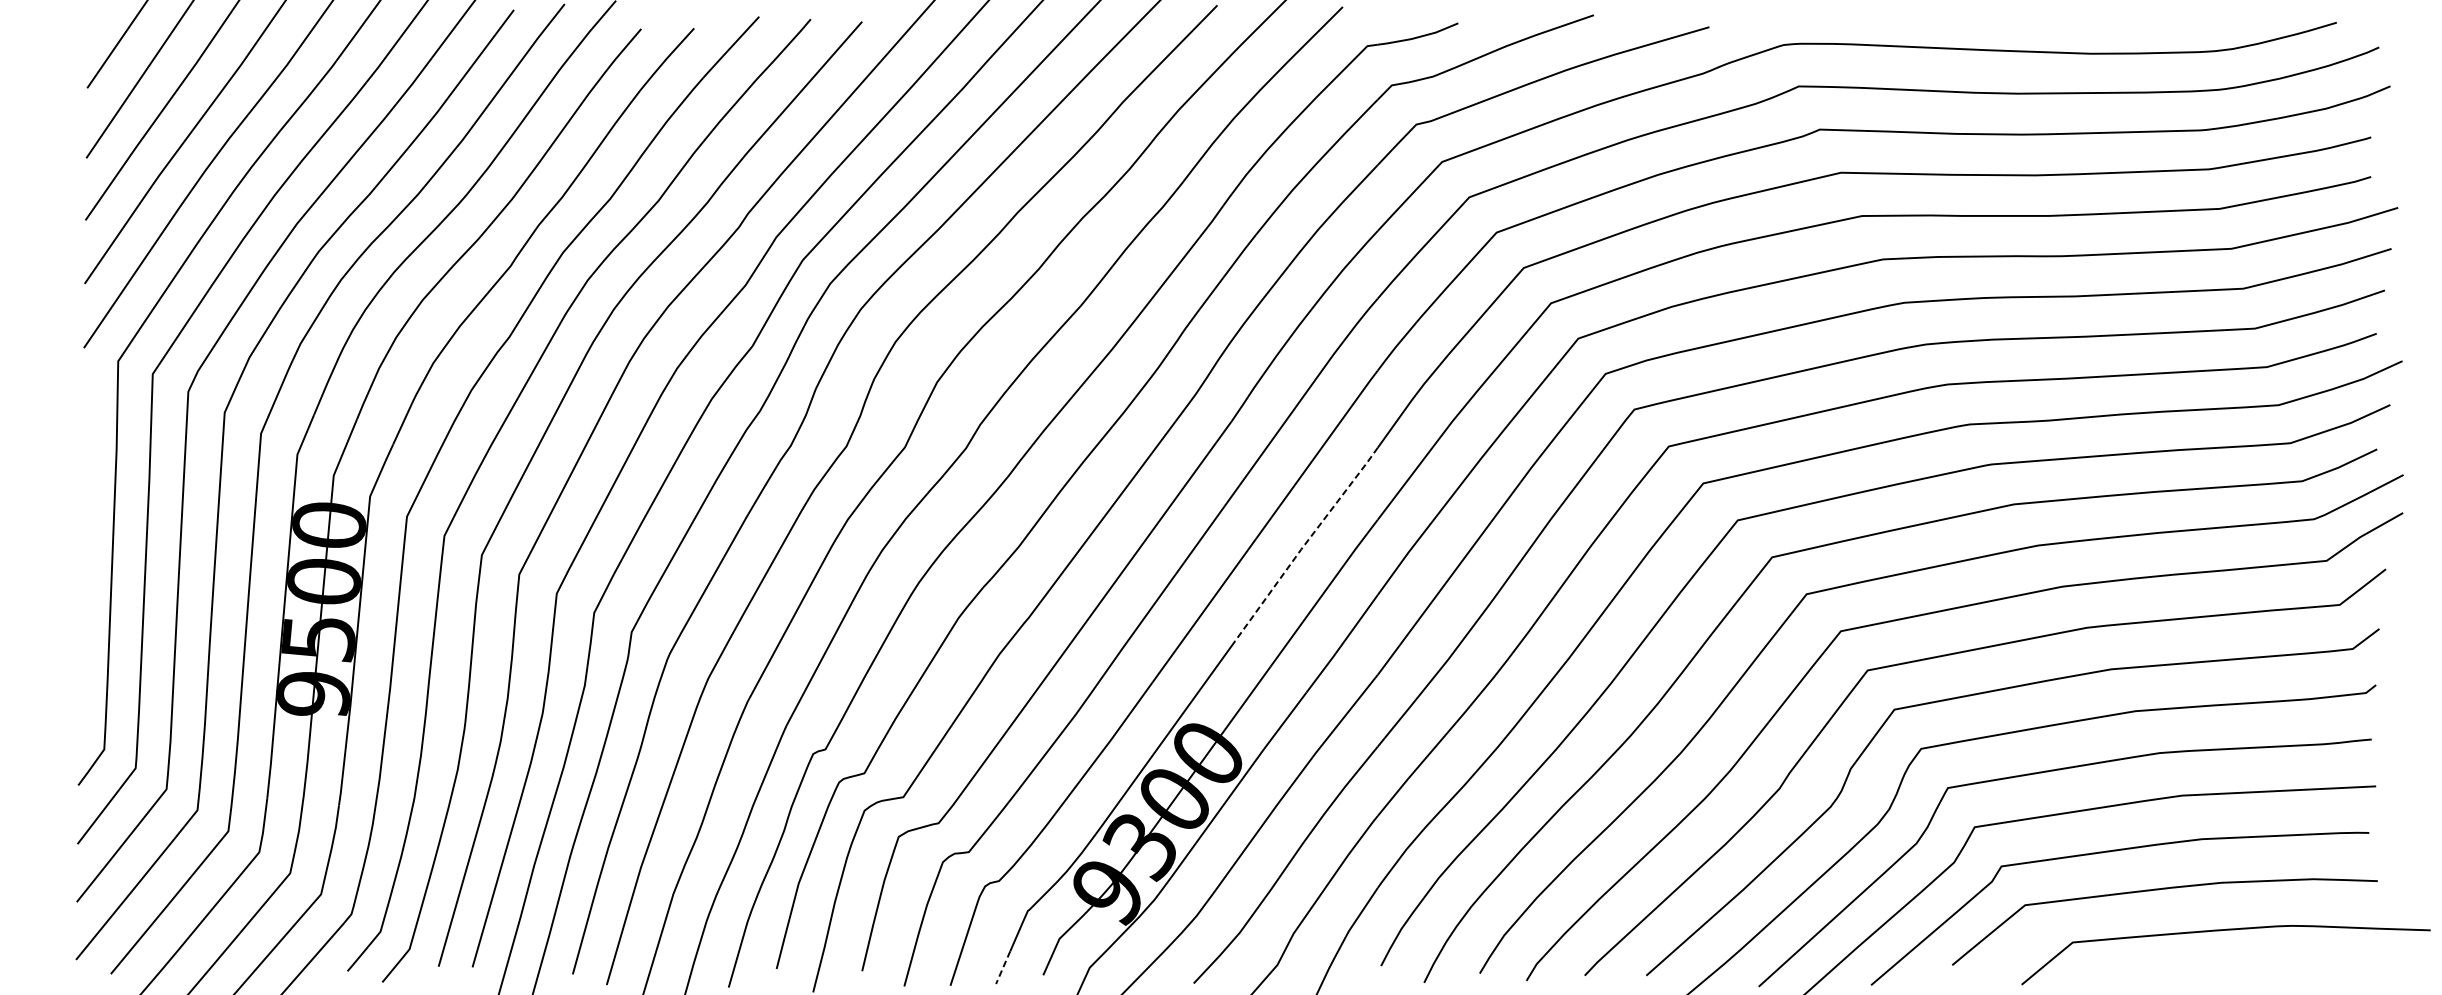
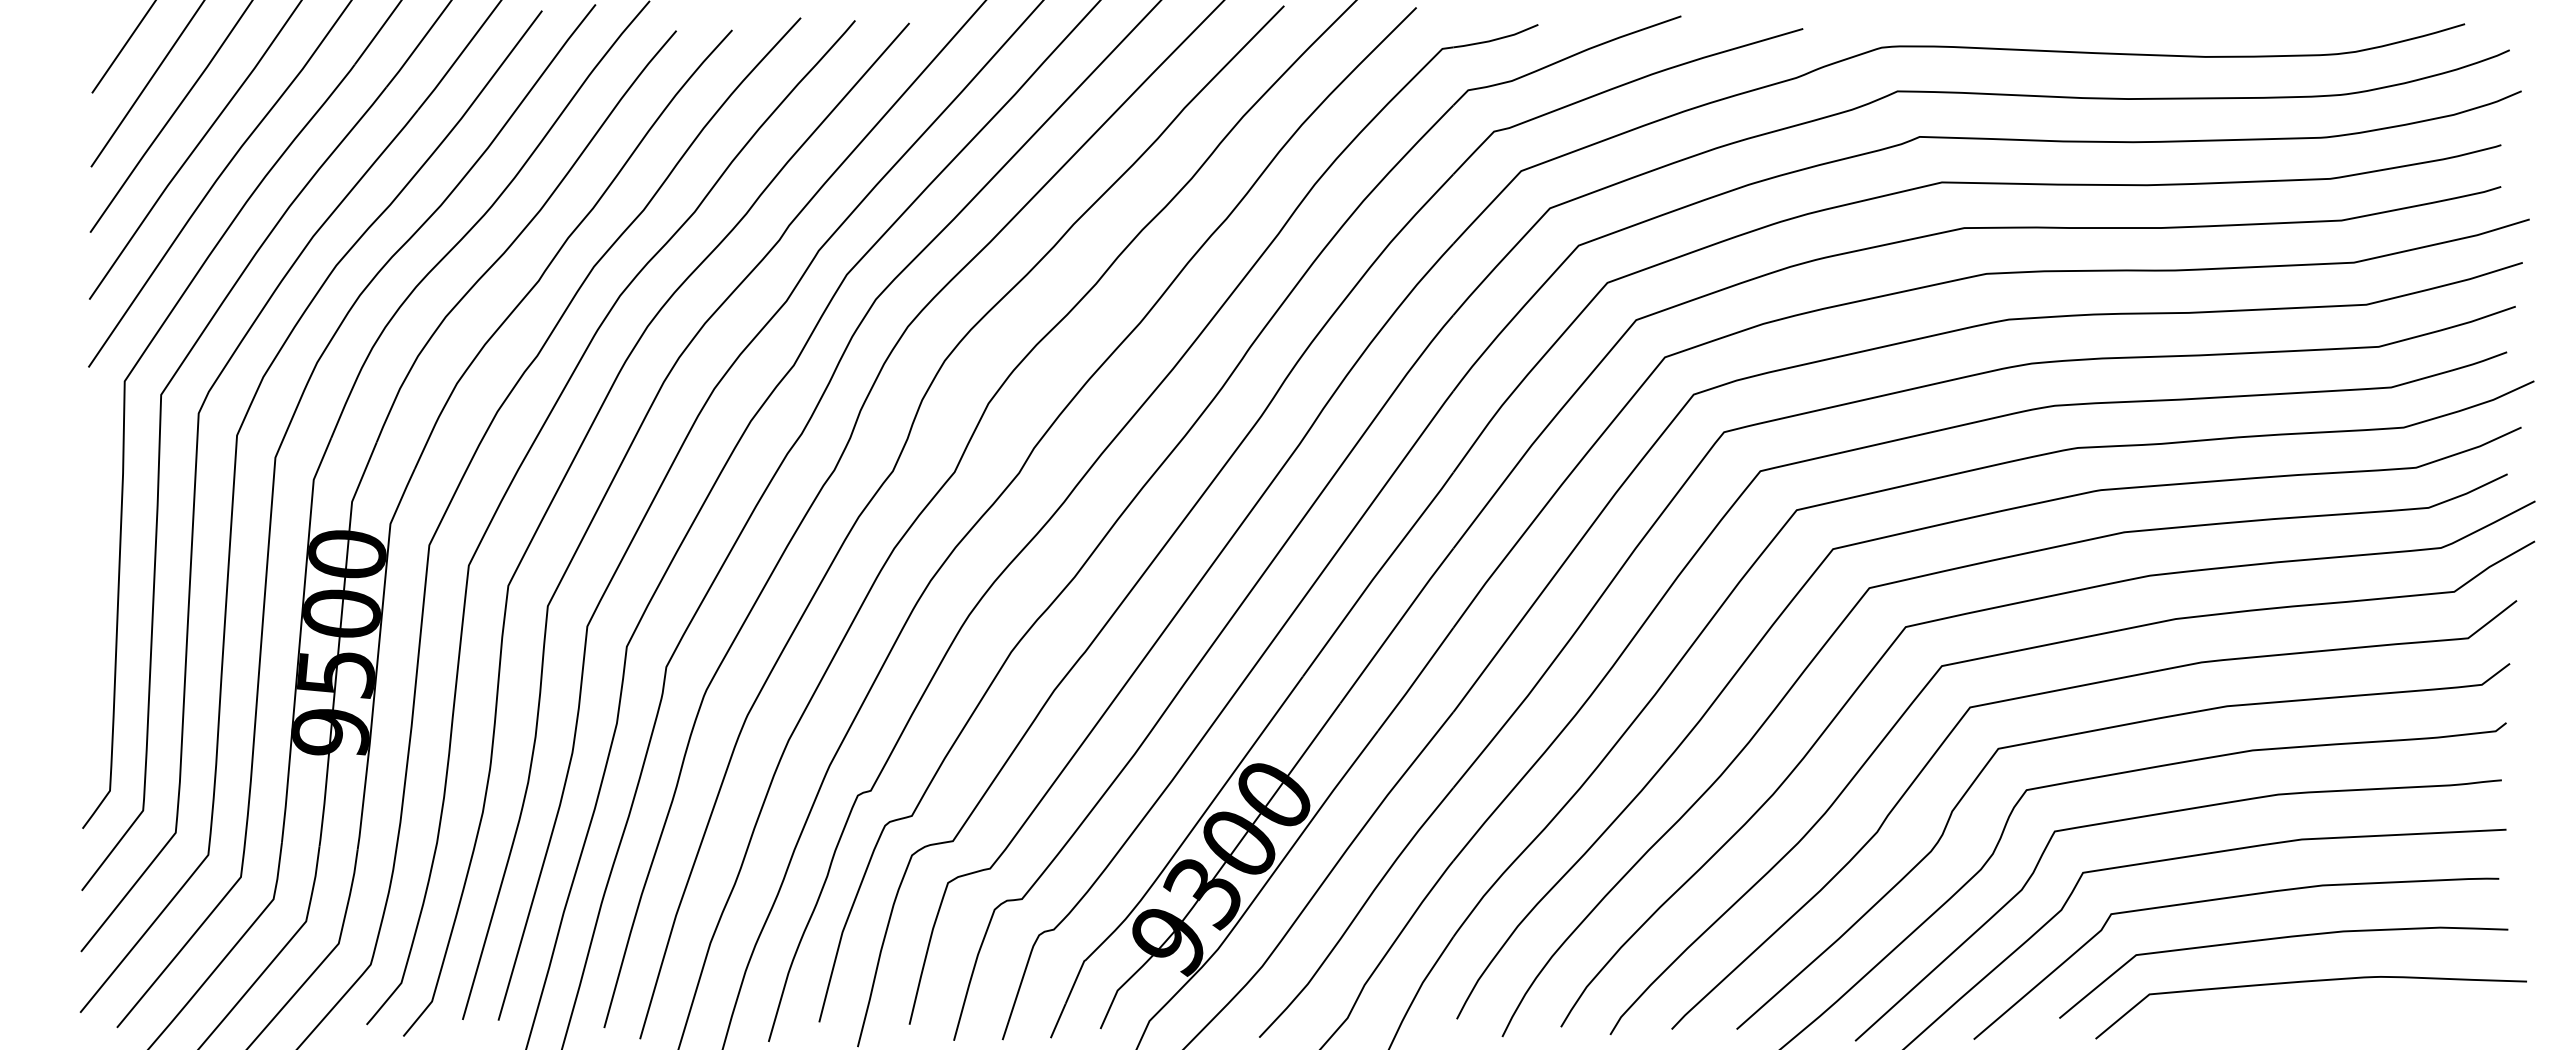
line: (1304, 544) -> (1376, 574), dashed -> solid
curve: (2224, 931) -> (2309, 982), moved
line: (1003, 967) -> (1058, 1020), dashed -> solid

